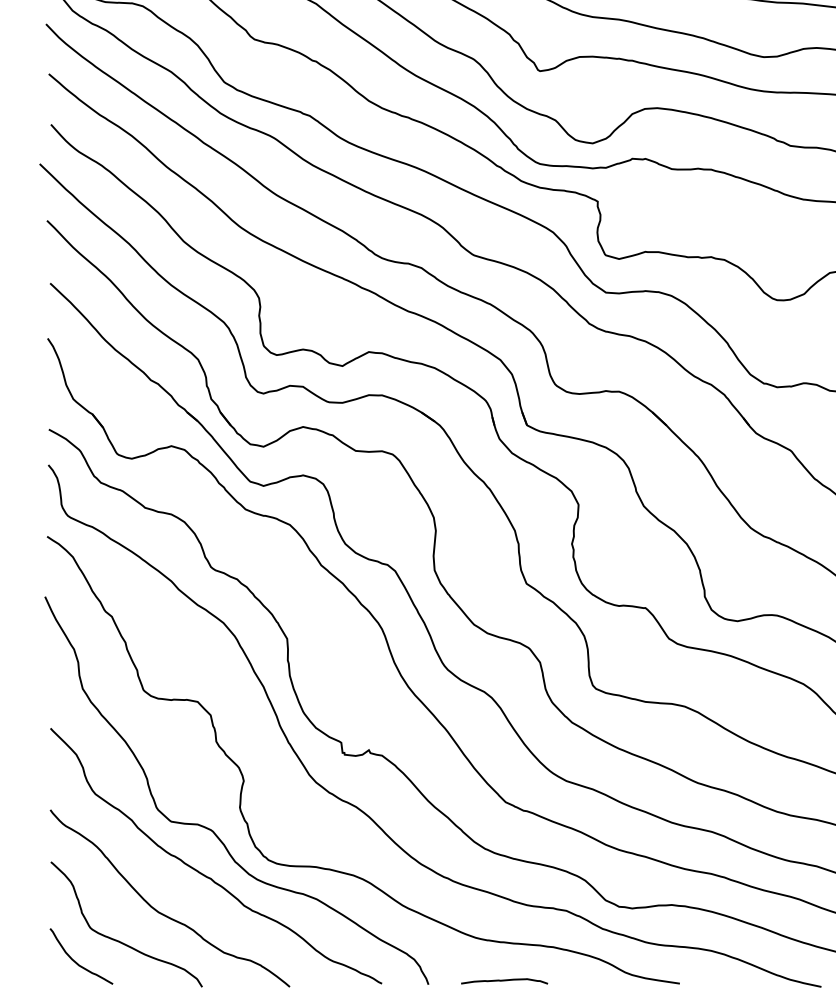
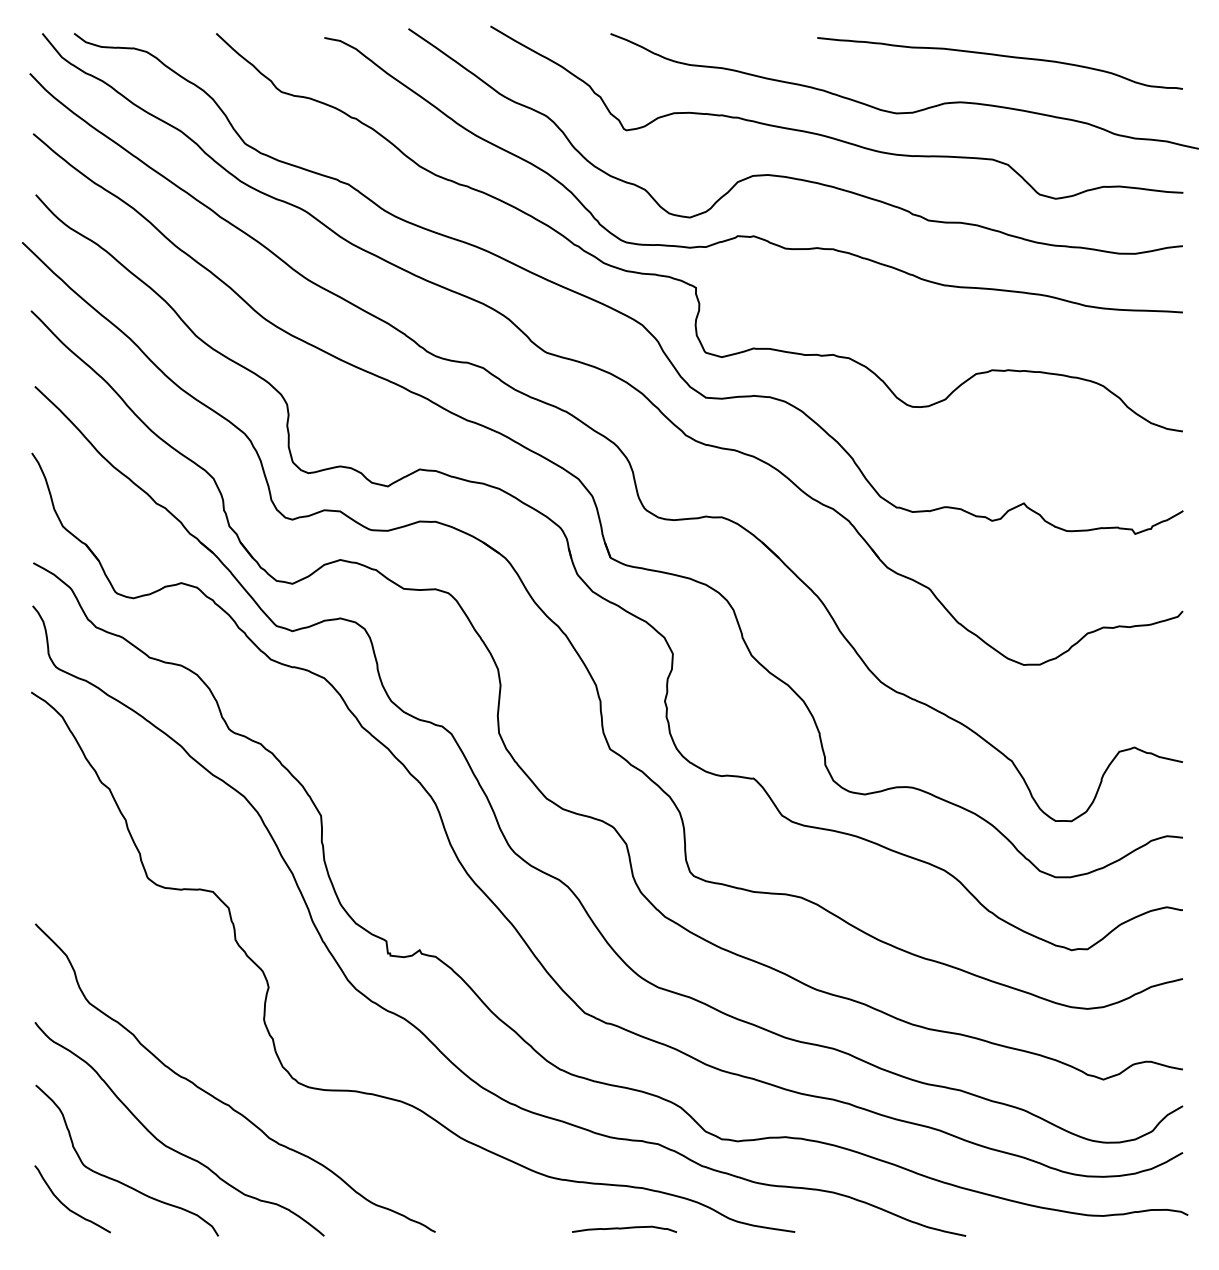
curve: (211, 829) -> (229, 1045), removed
curve: (504, 980) -> (624, 1228), moved

